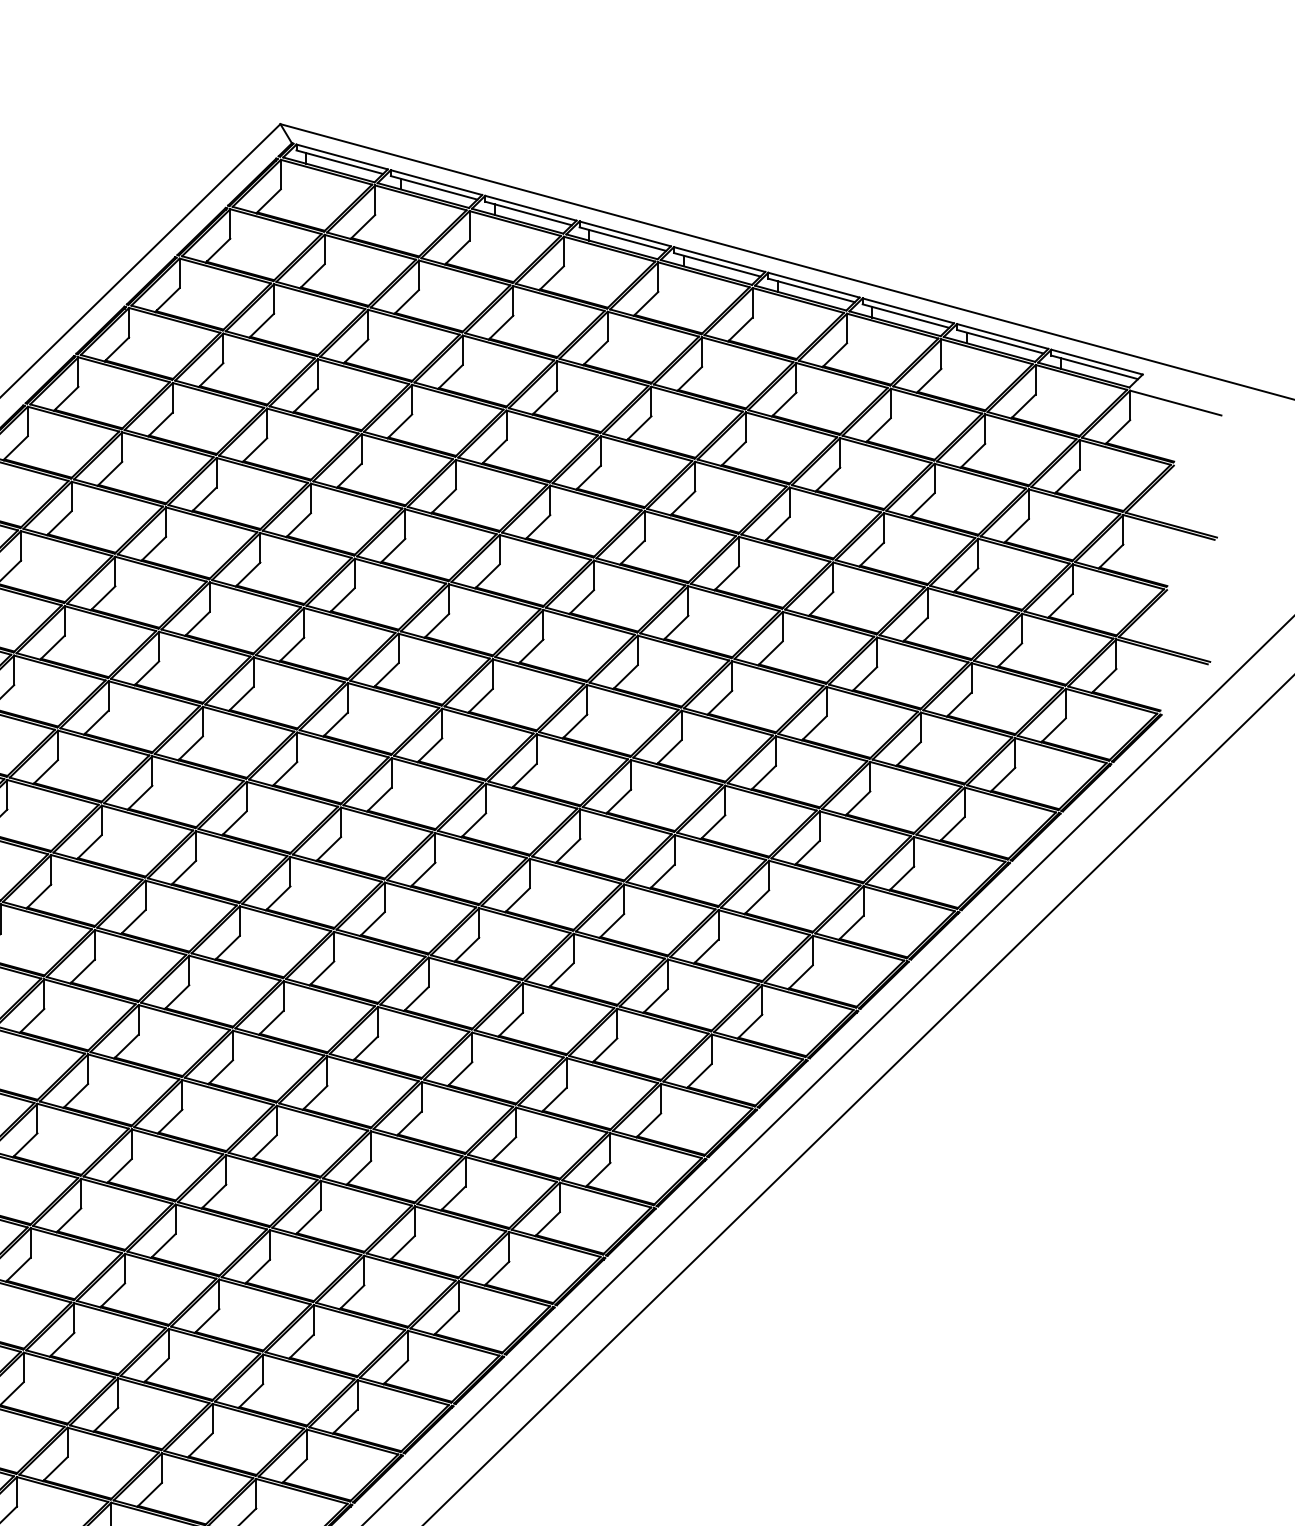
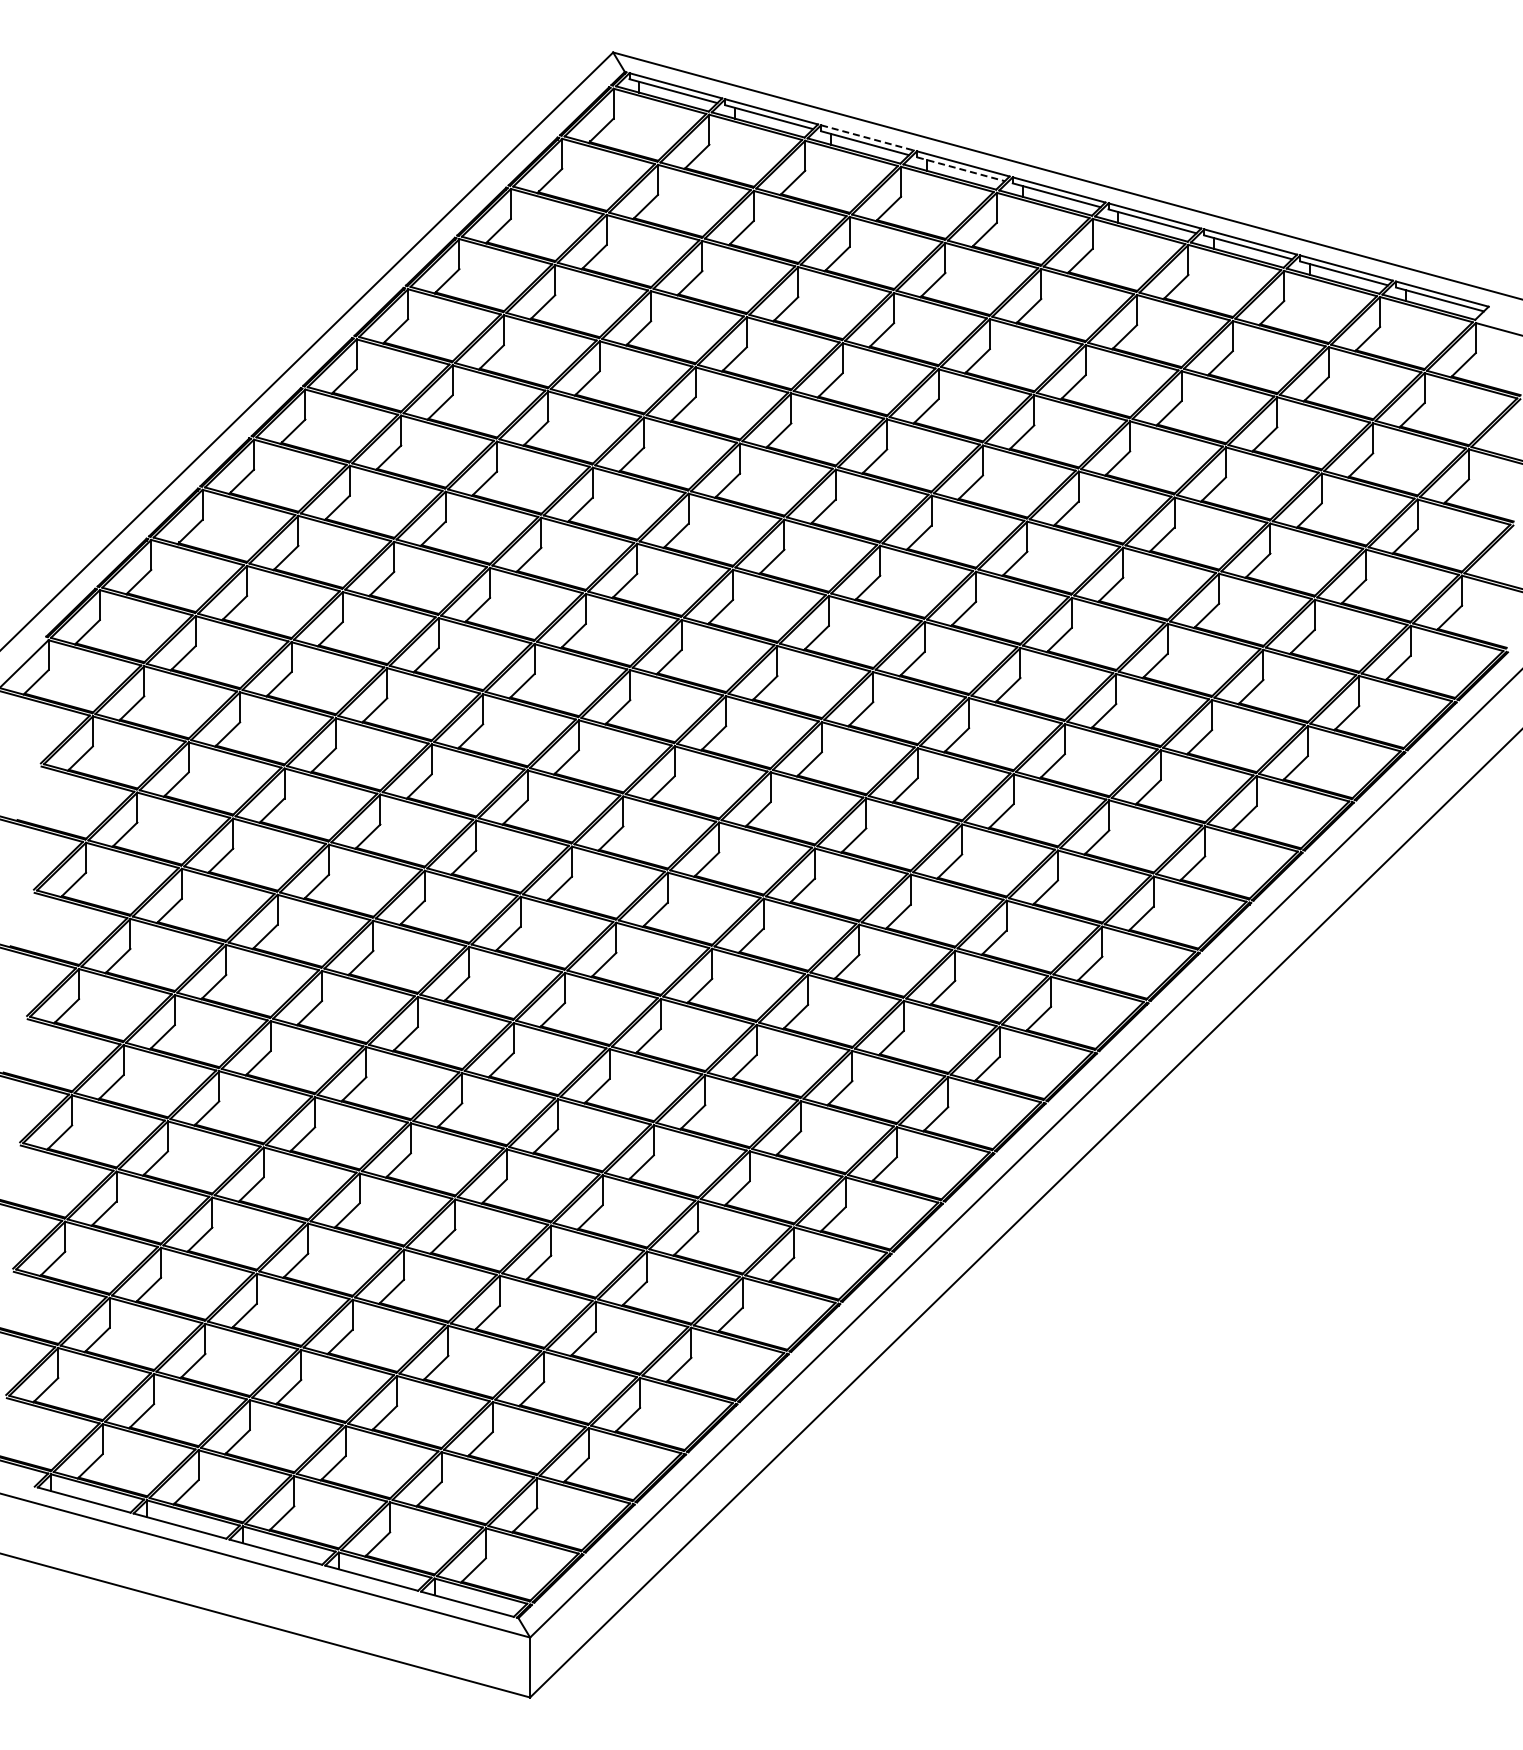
line: (530, 208) -> (867, 138), solid -> dashed
line: (622, 239) -> (960, 169), solid -> dashed

